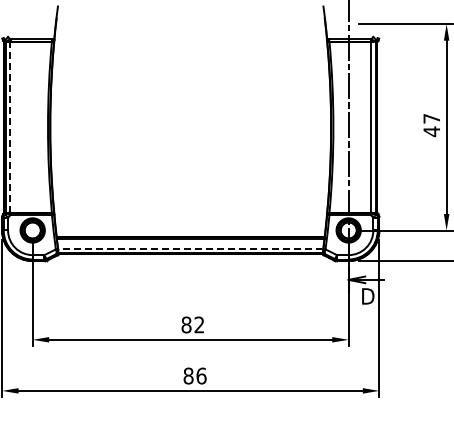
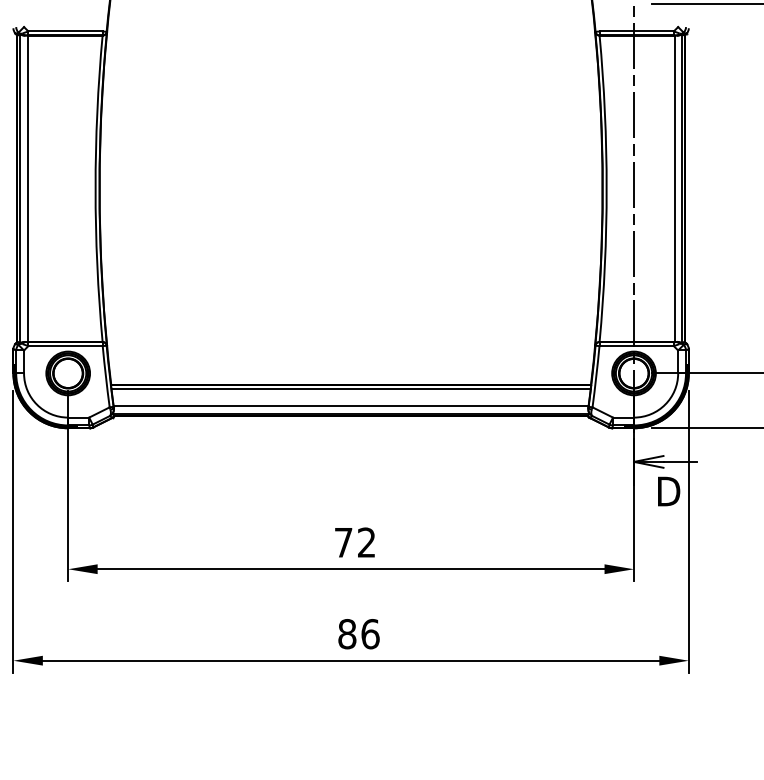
line: (10, 127) -> (28, 189), dashed -> solid
line: (190, 248) -> (350, 405), dashed -> solid
text: (186, 324) -> (343, 541), 82 -> 72

